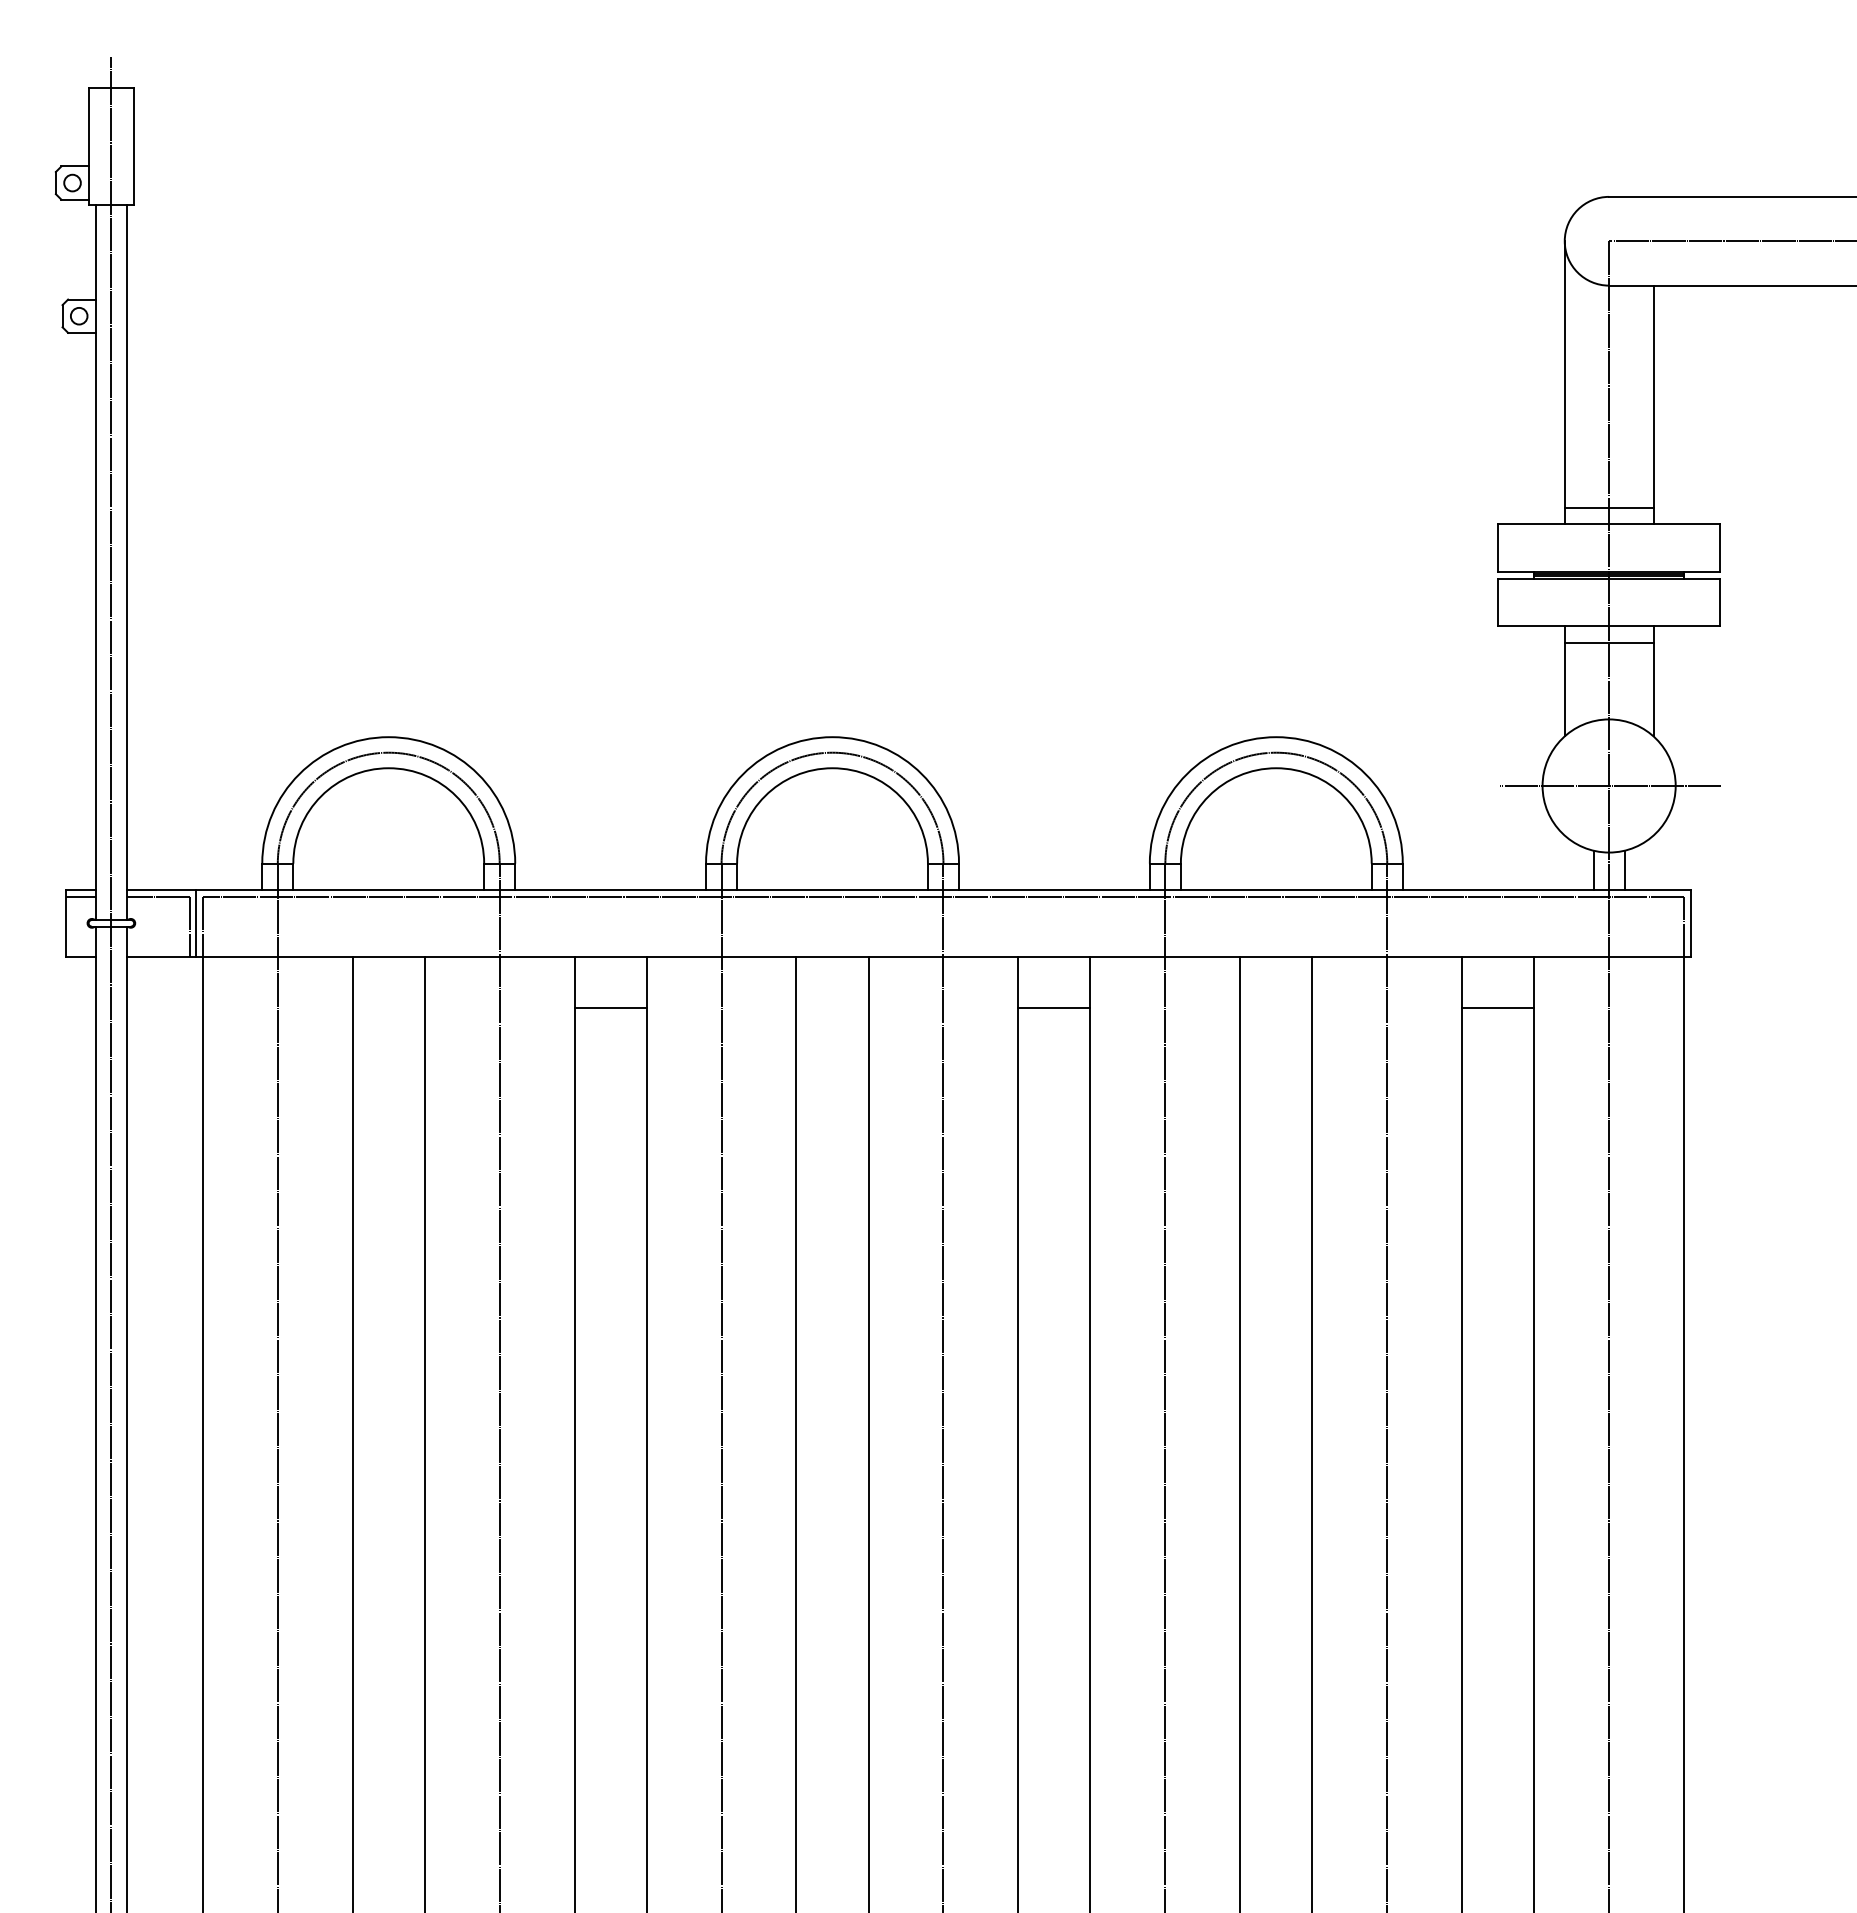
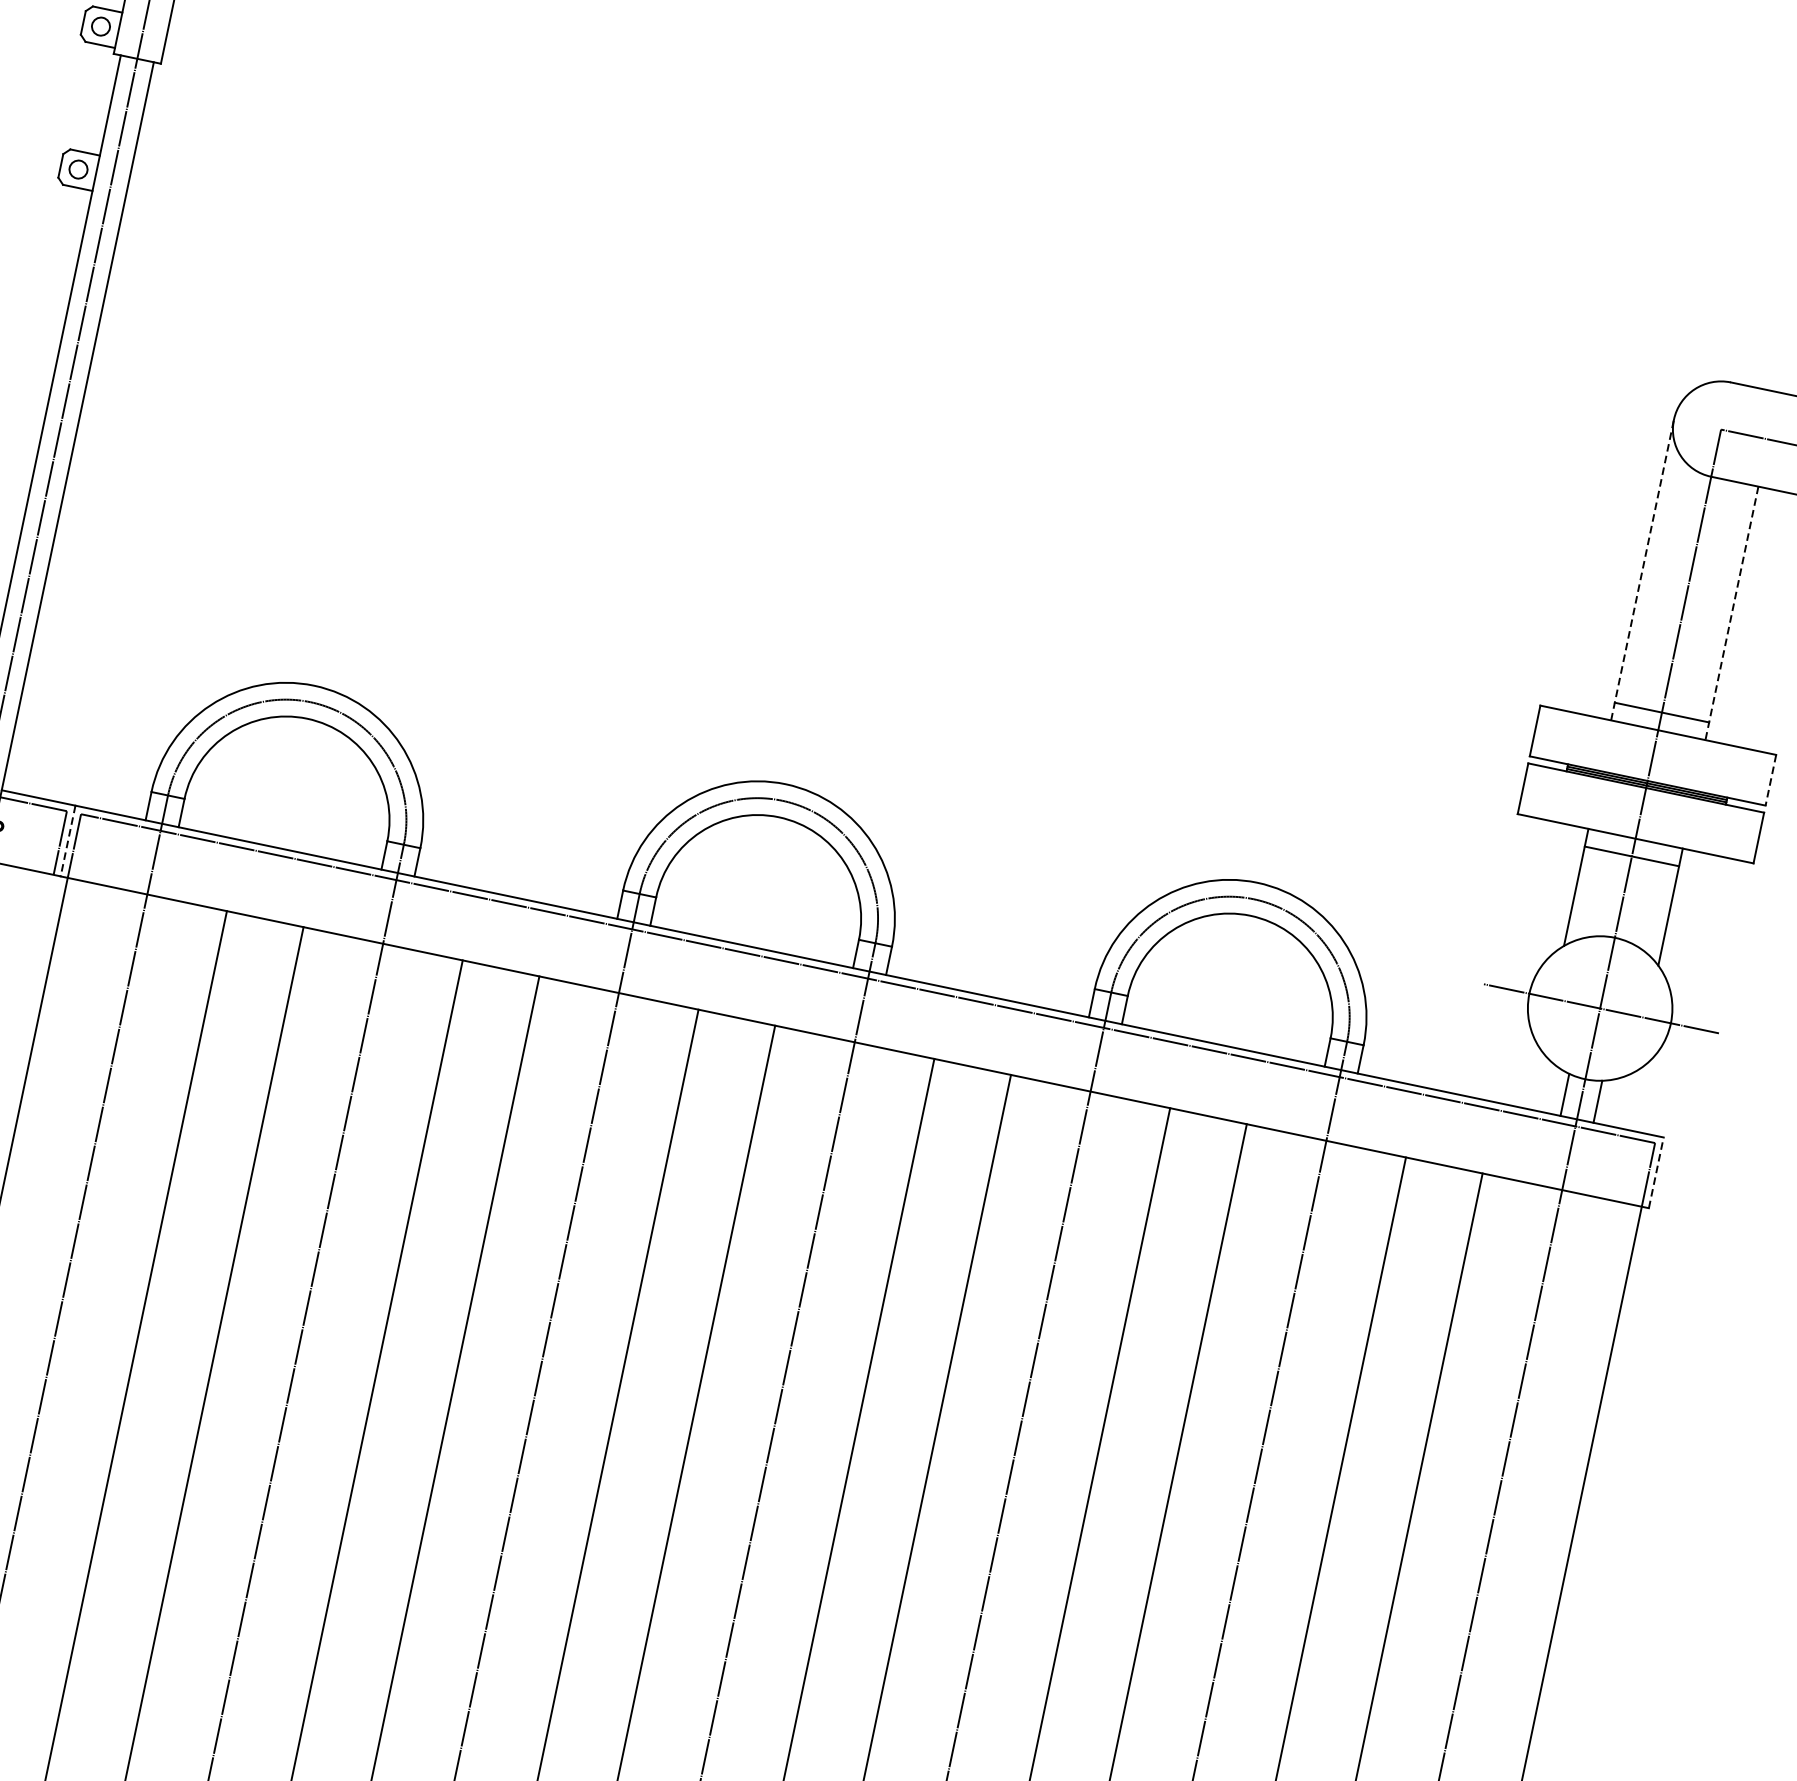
line: (1564, 382) -> (1642, 569), solid -> dashed
line: (1653, 405) -> (1731, 614), solid -> dashed
line: (1720, 548) -> (1771, 780), solid -> dashed
line: (1690, 923) -> (1656, 1172), solid -> dashed
line: (196, 924) -> (68, 842), solid -> dashed
line: (610, 1007) -> (489, 1022), removed
line: (1054, 1007) -> (961, 1120), removed
line: (1498, 1007) -> (1433, 1219), removed

